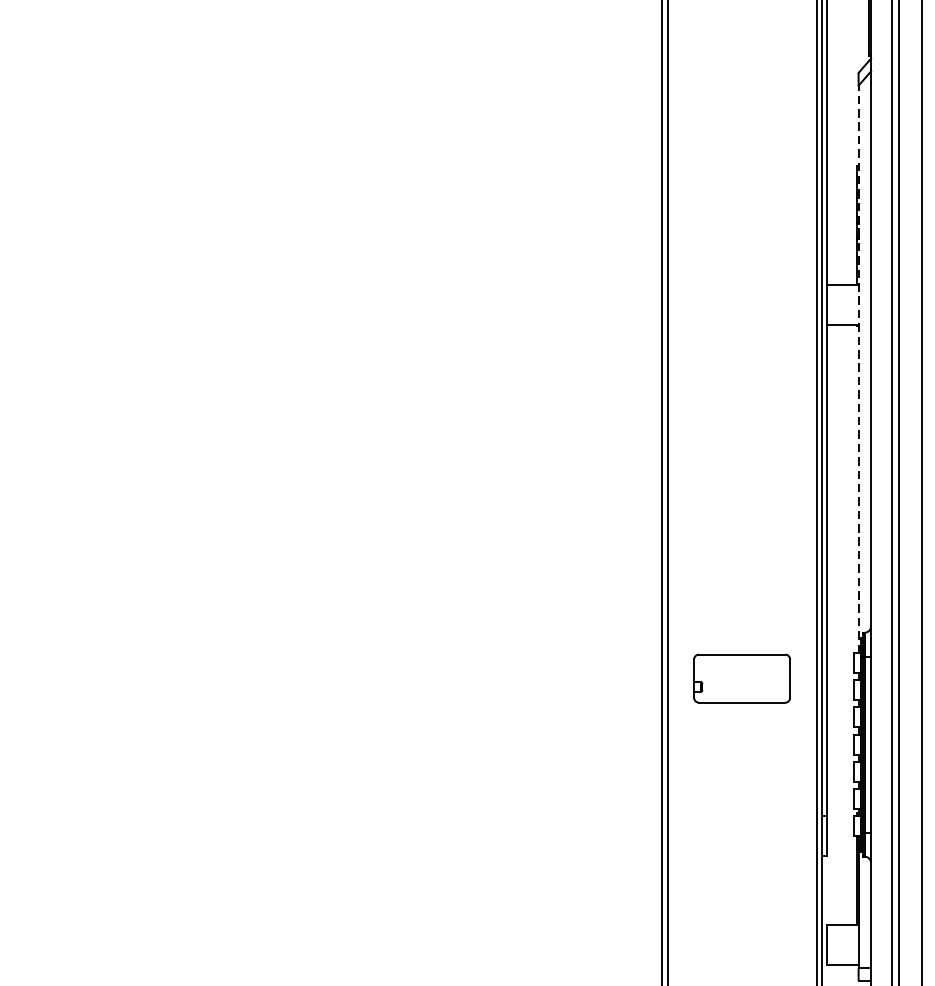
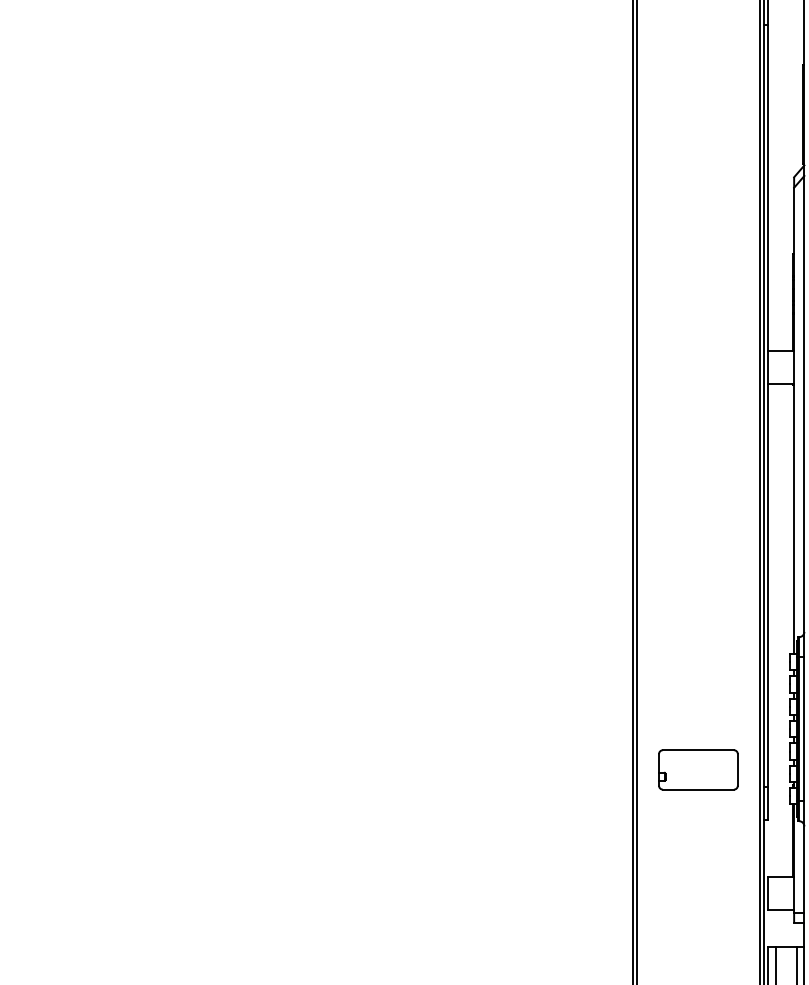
line: (859, 368) -> (794, 420), dashed -> solid
part: (742, 678) -> (698, 769), moved

